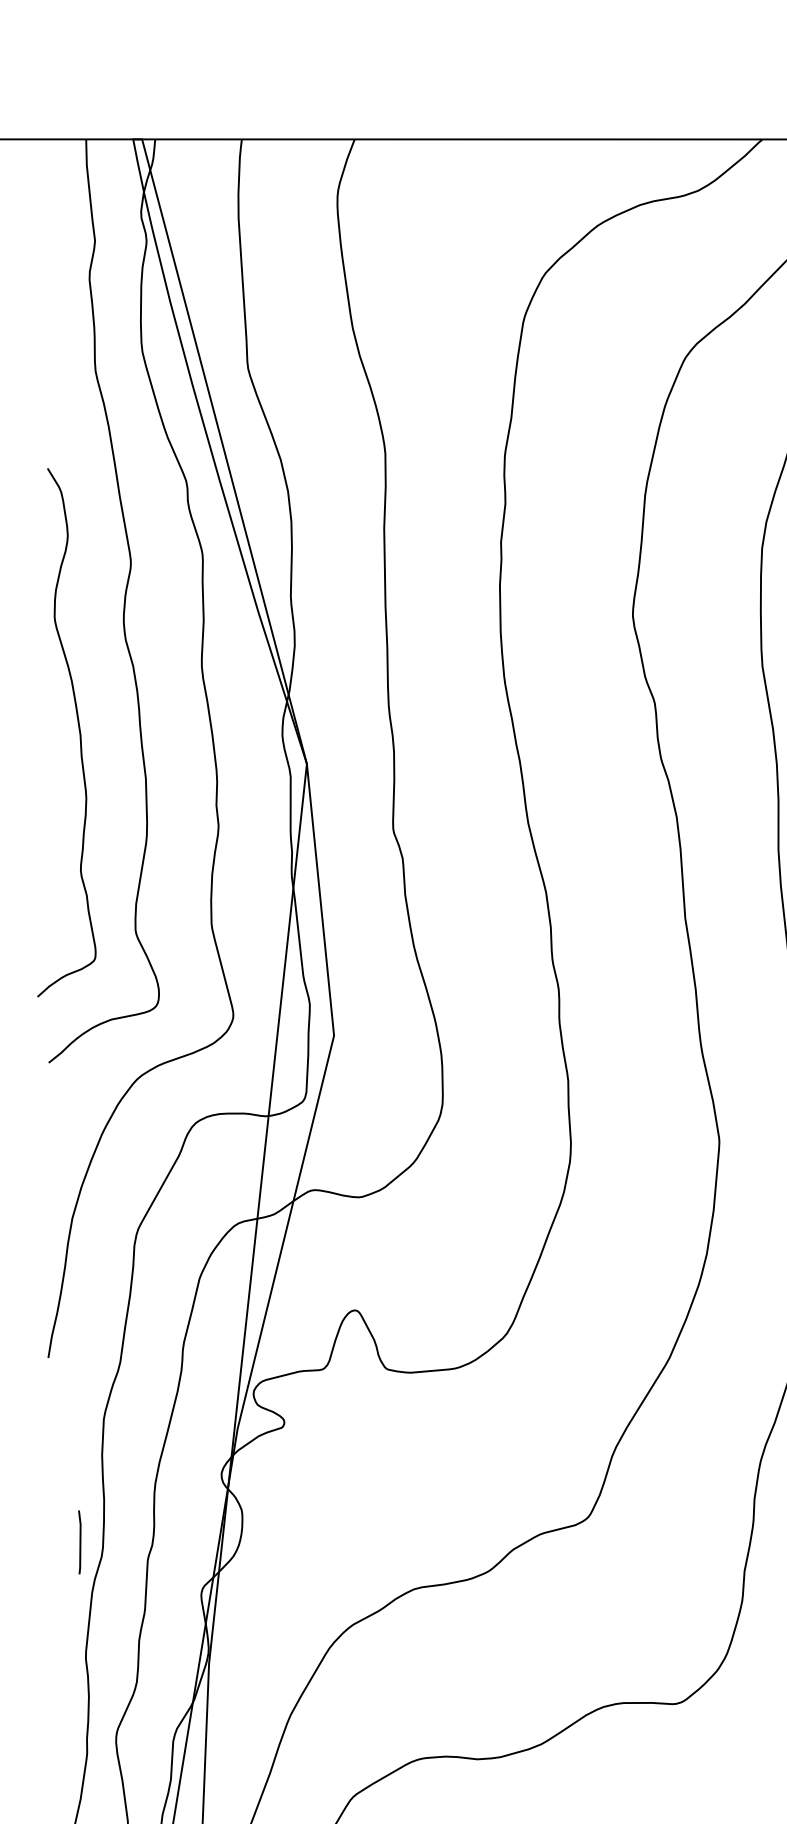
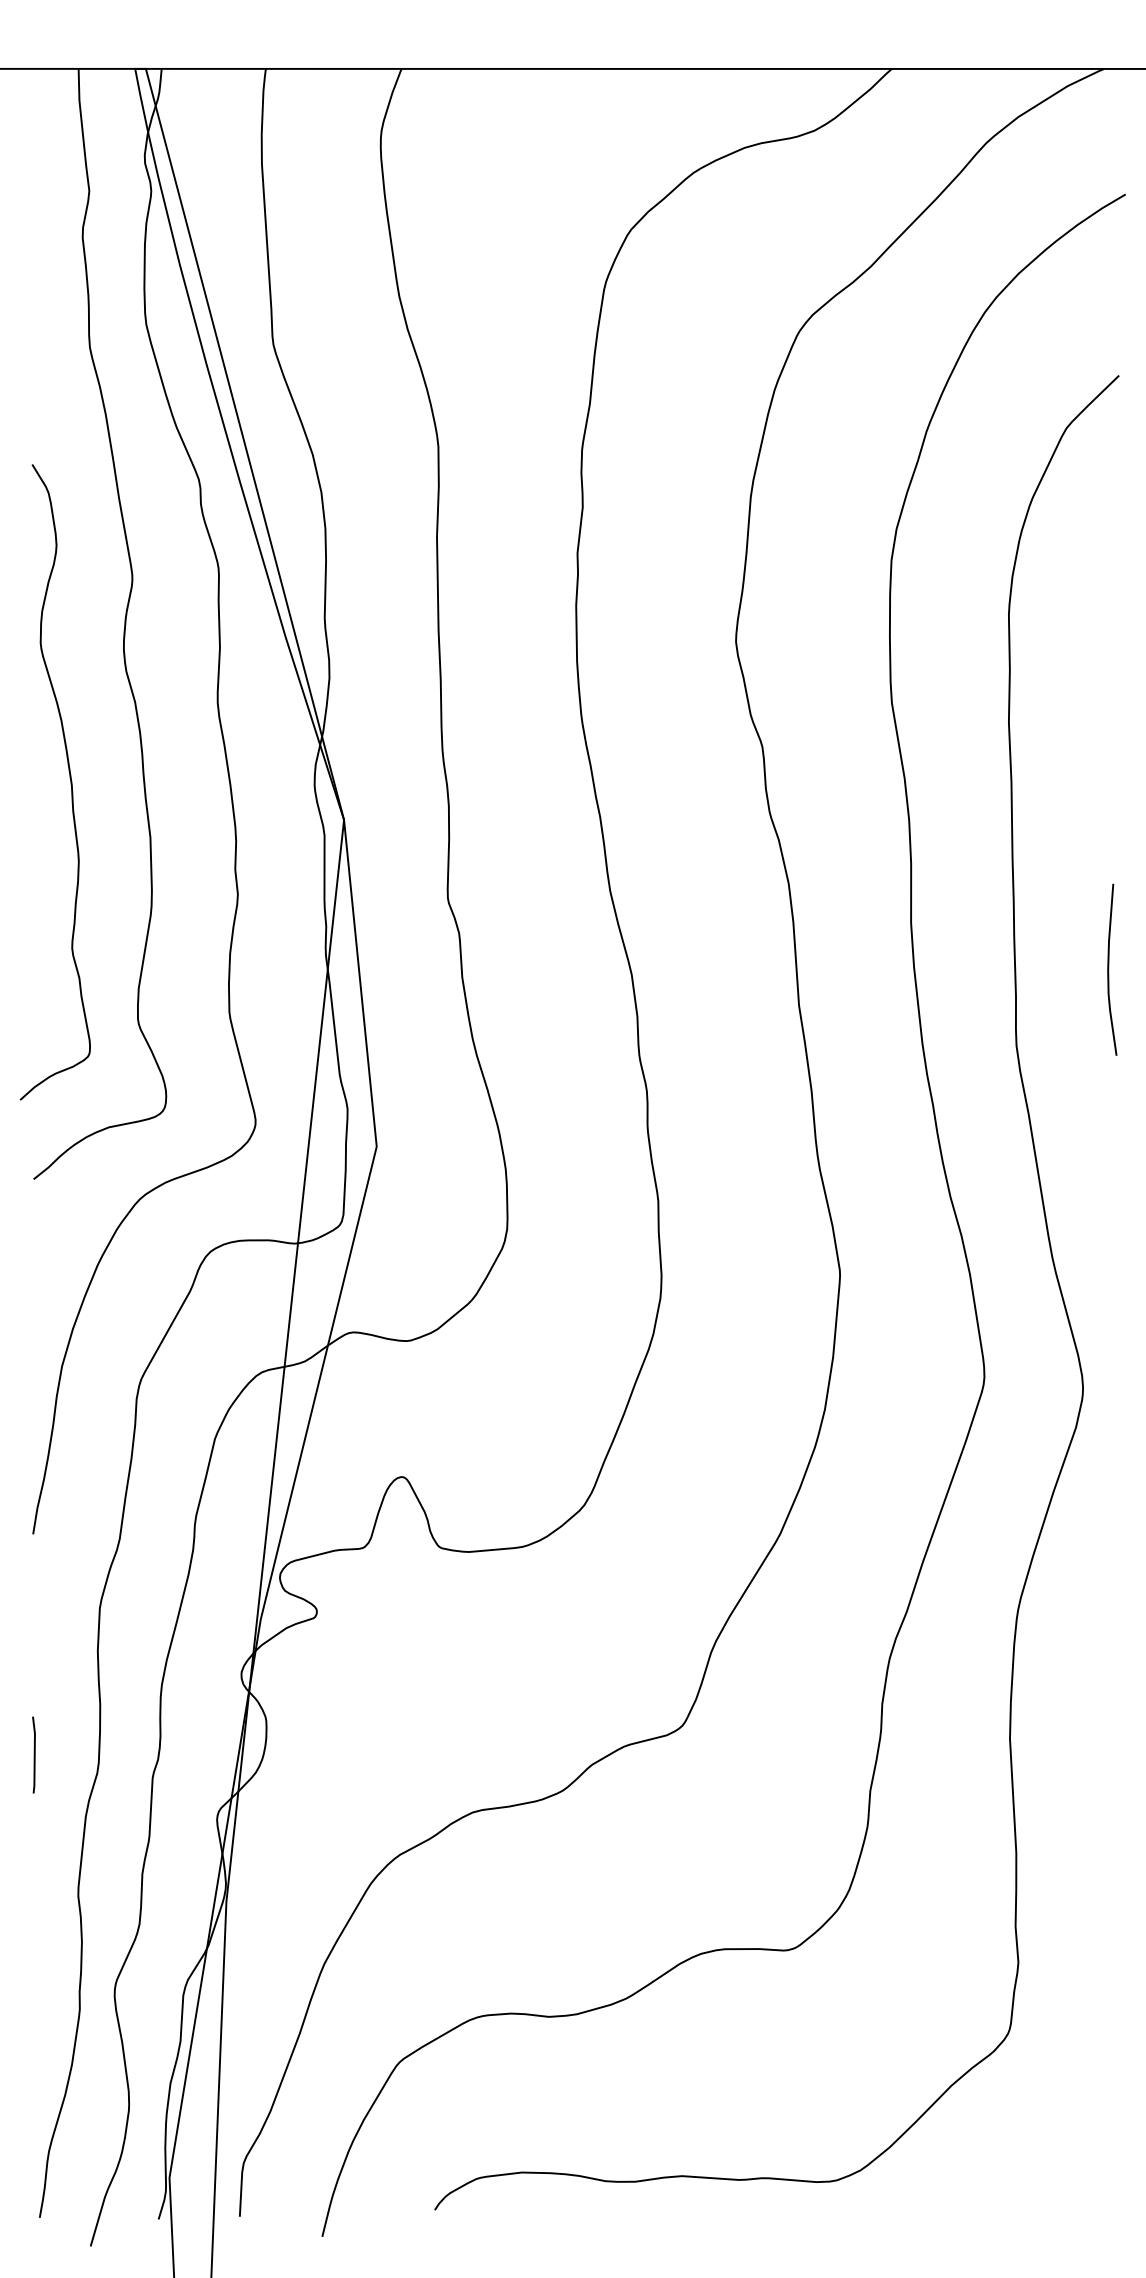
line: (79, 1541) -> (33, 1754), moved

